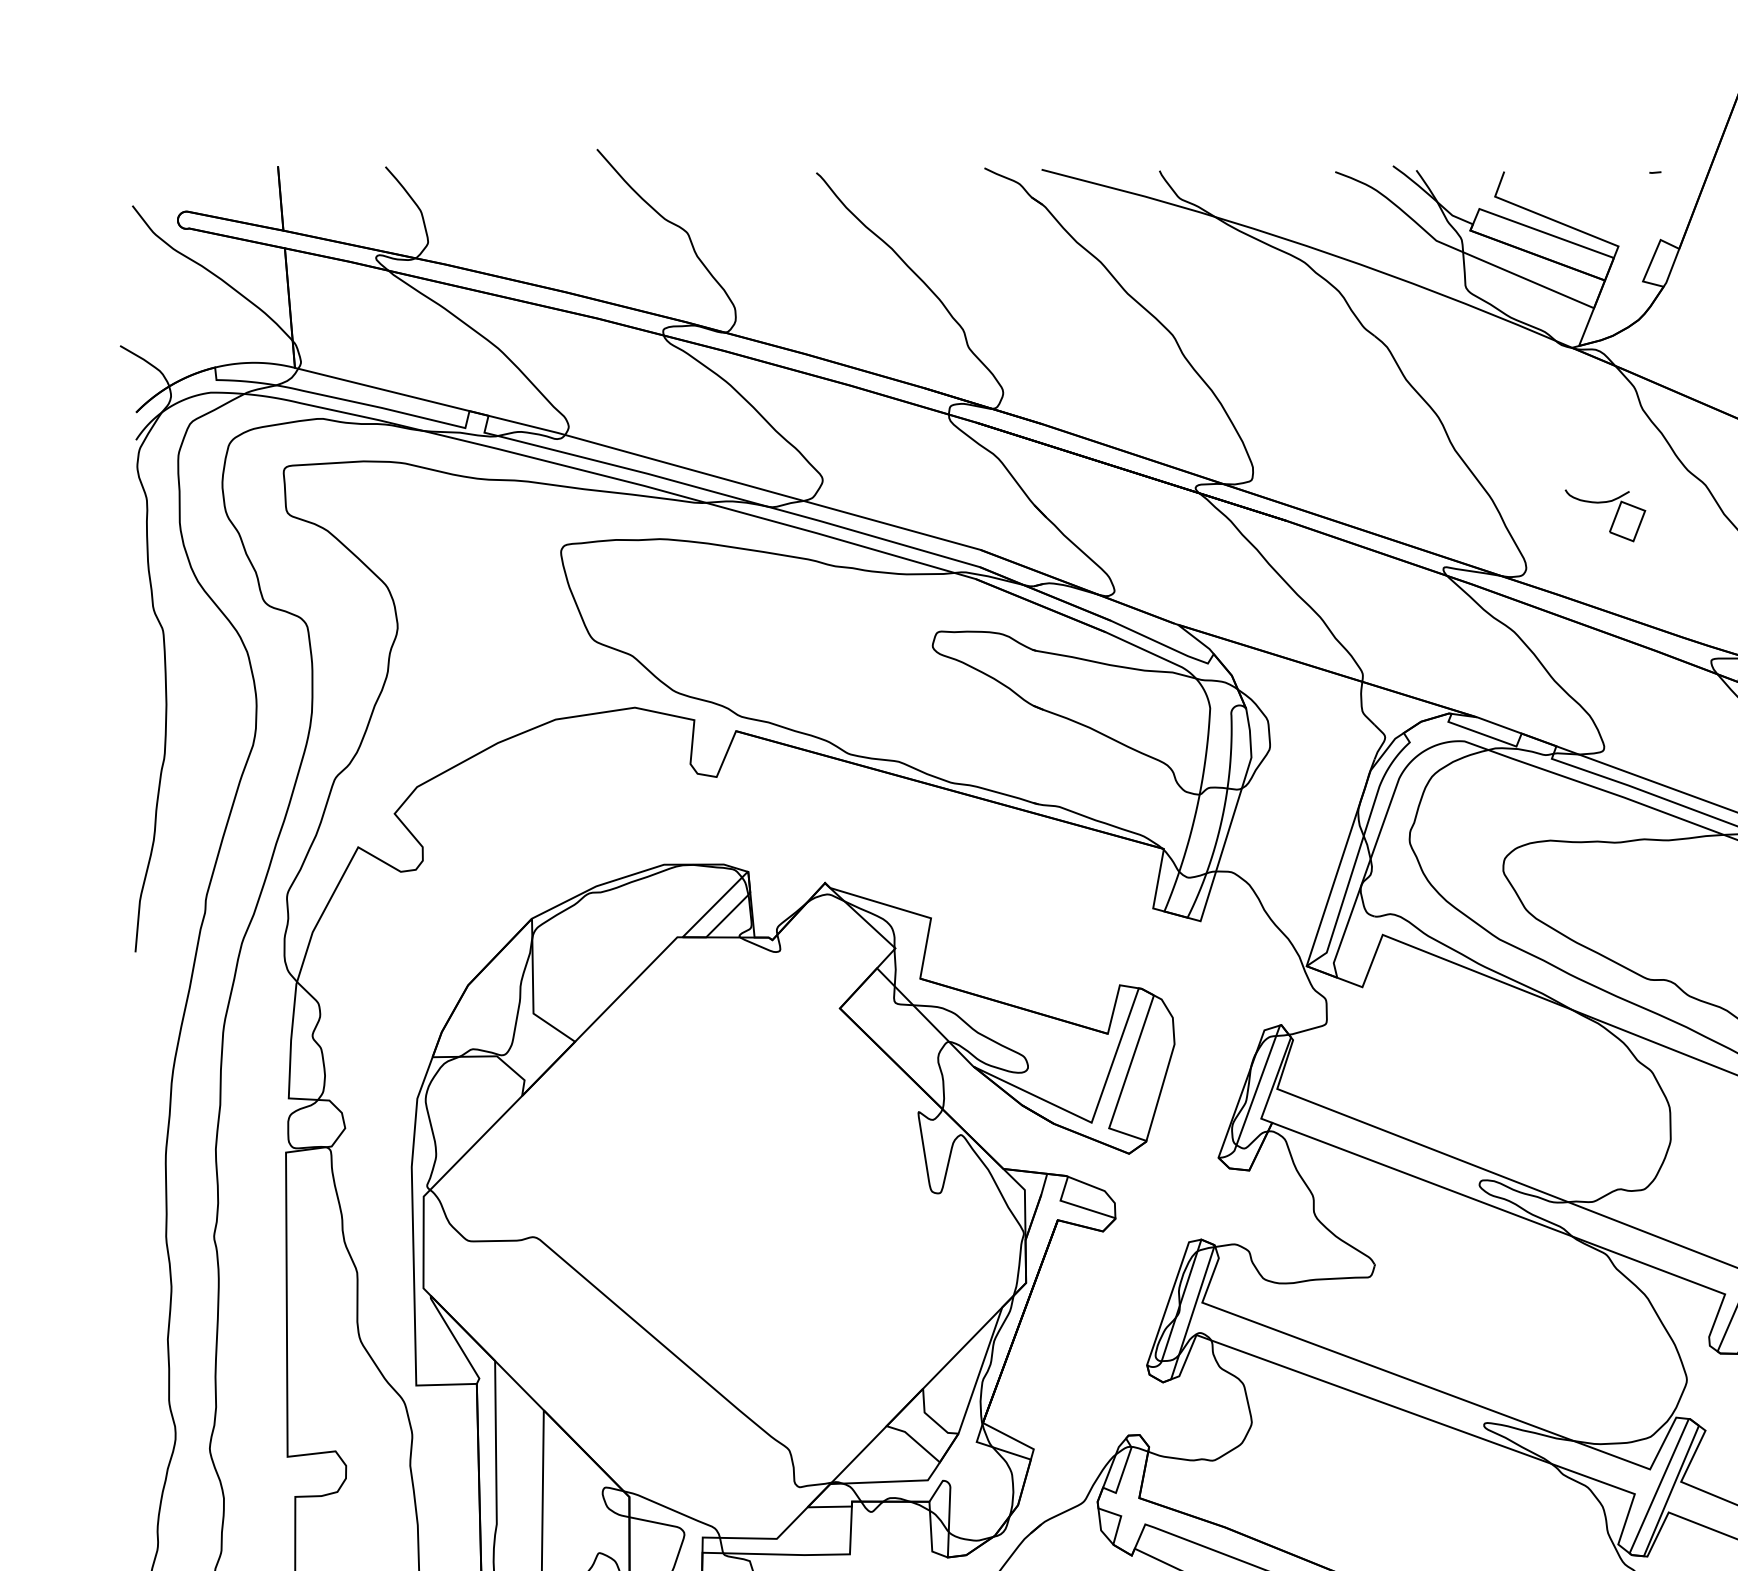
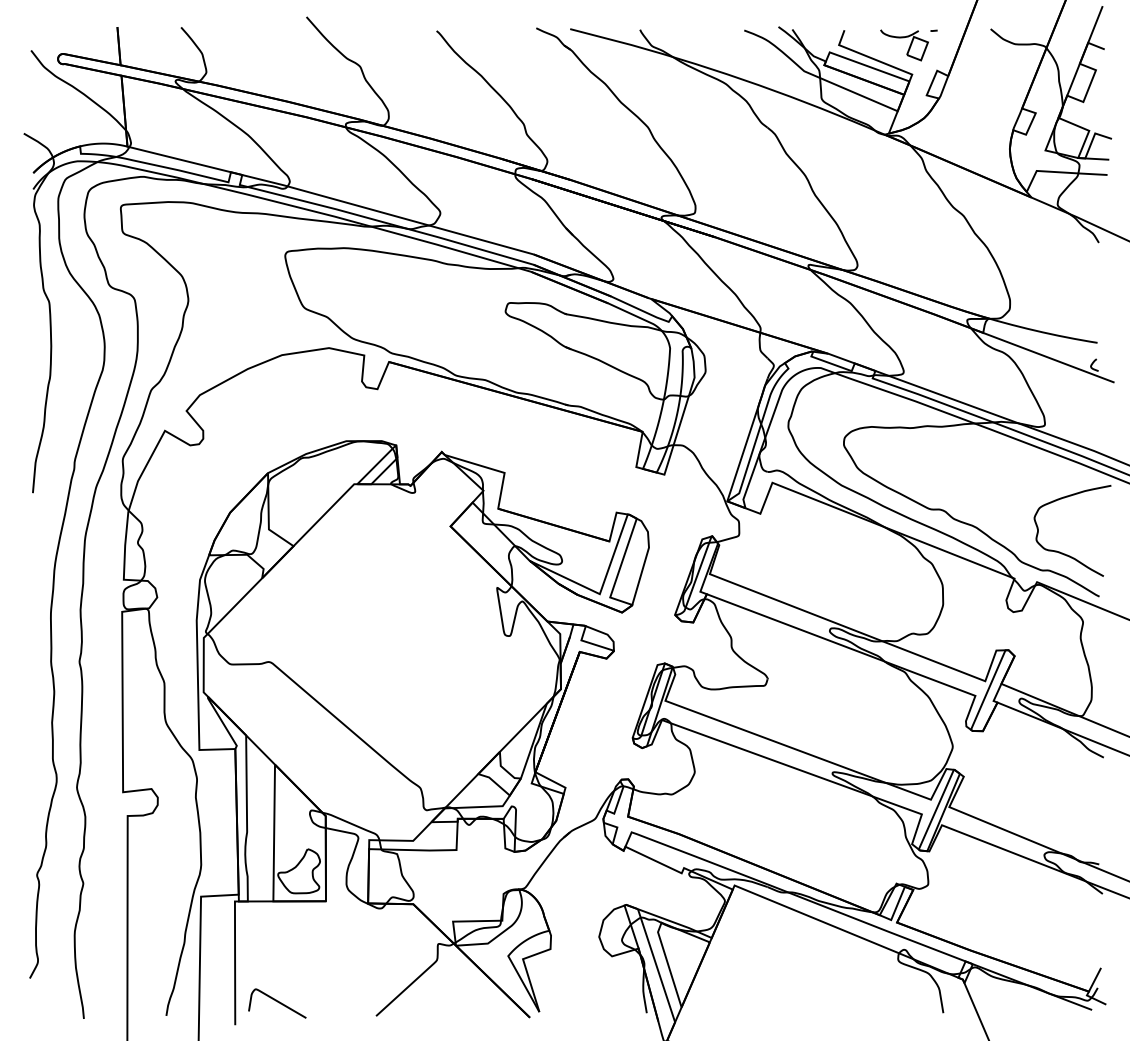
part: (1605, 516) -> (904, 45), moved

